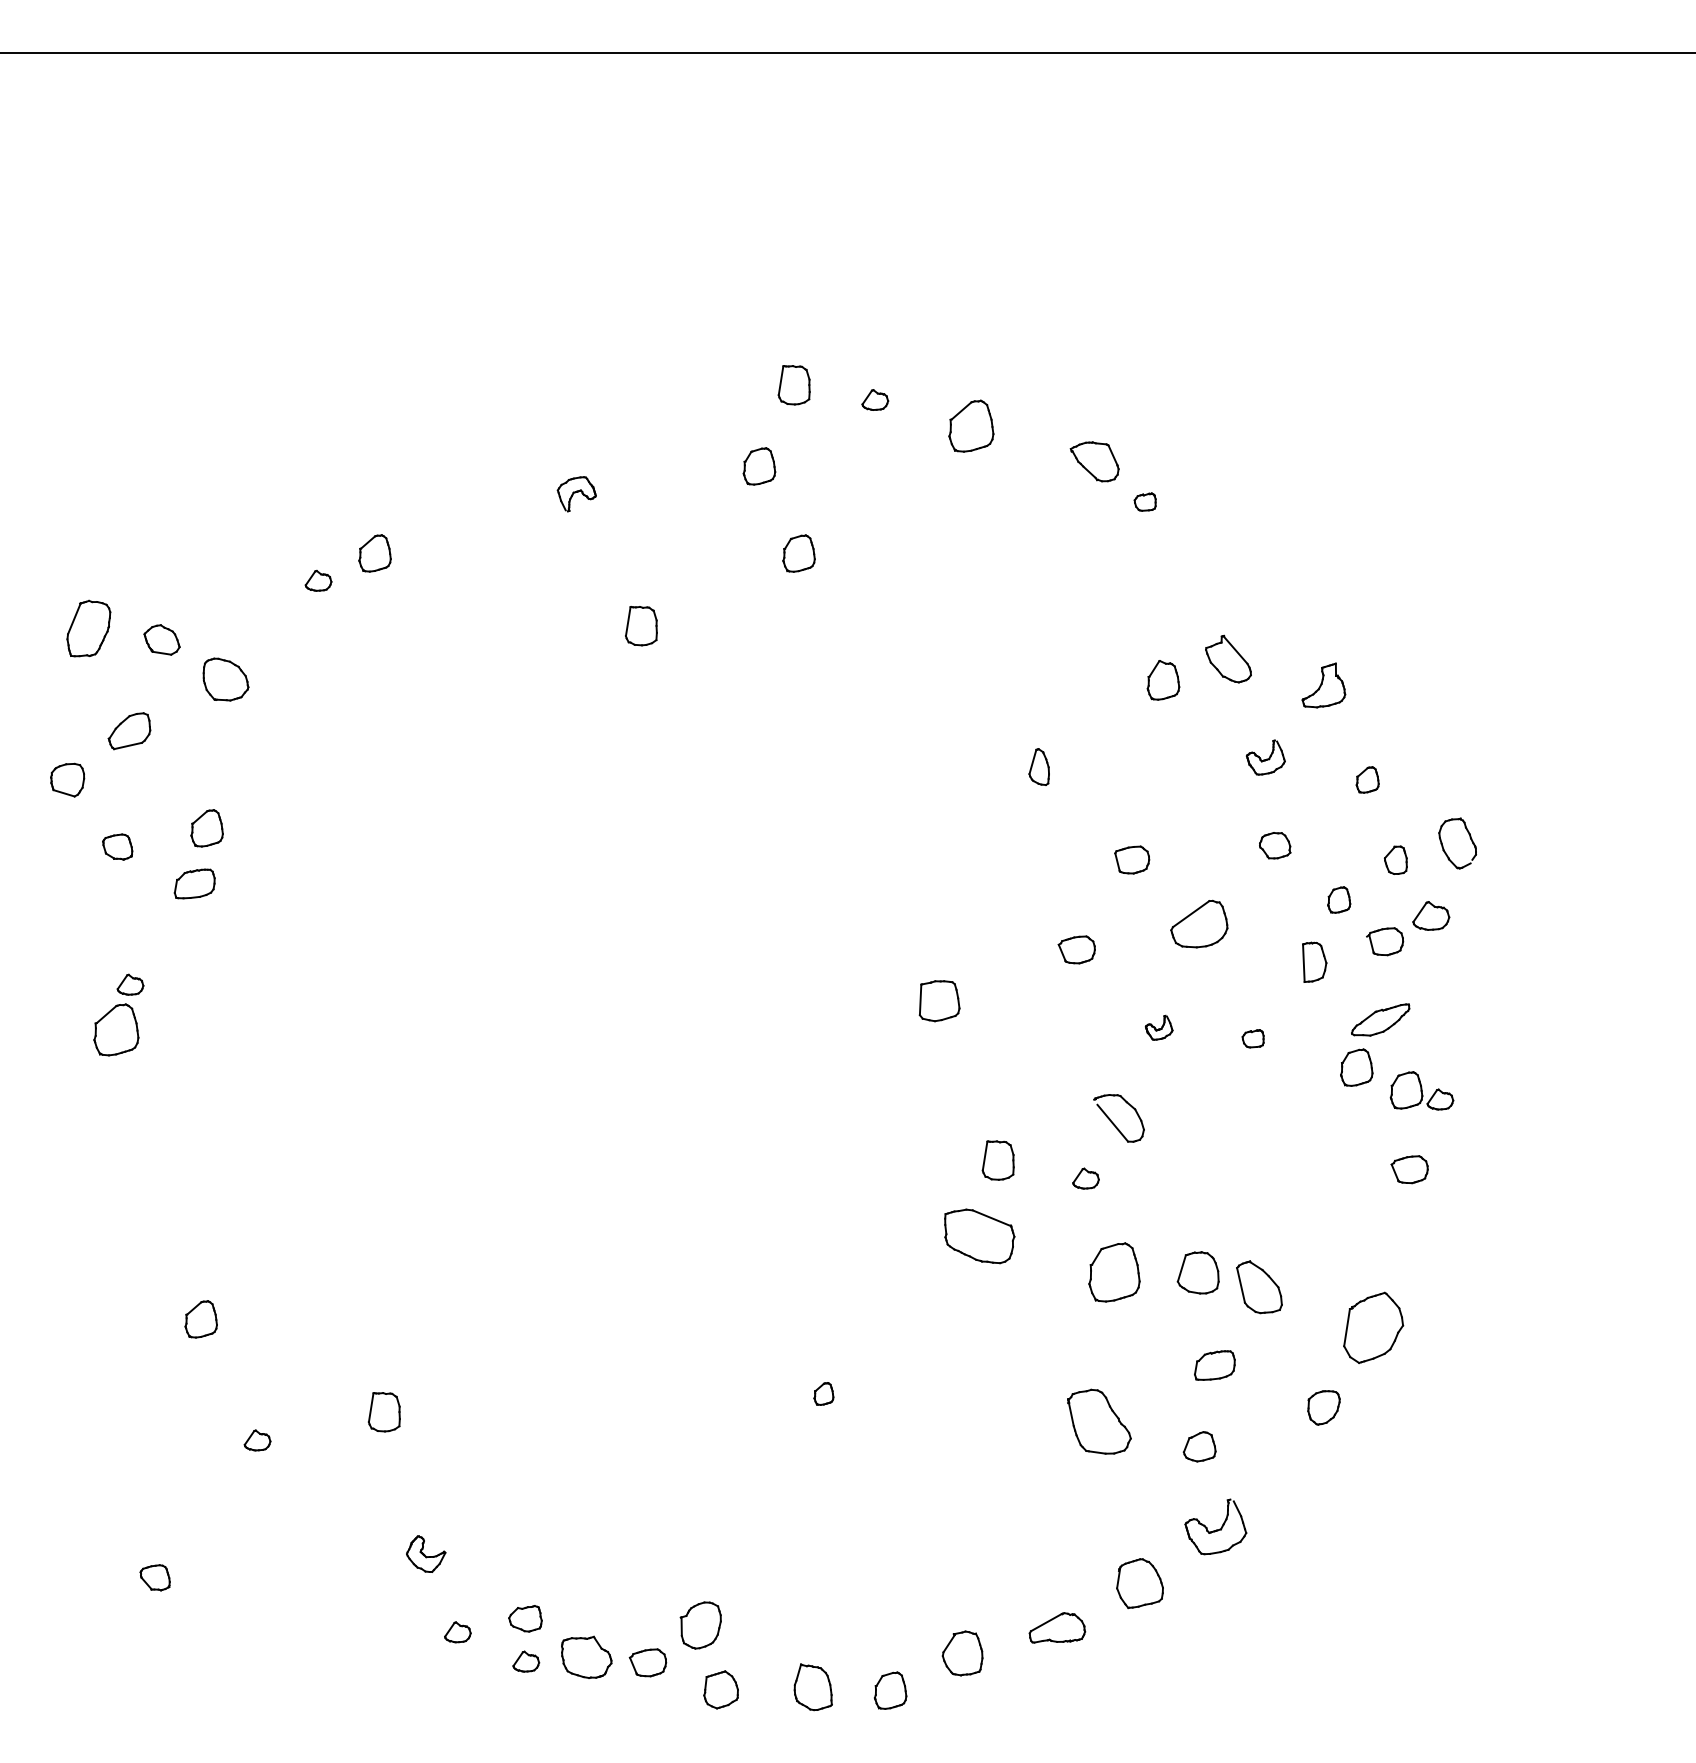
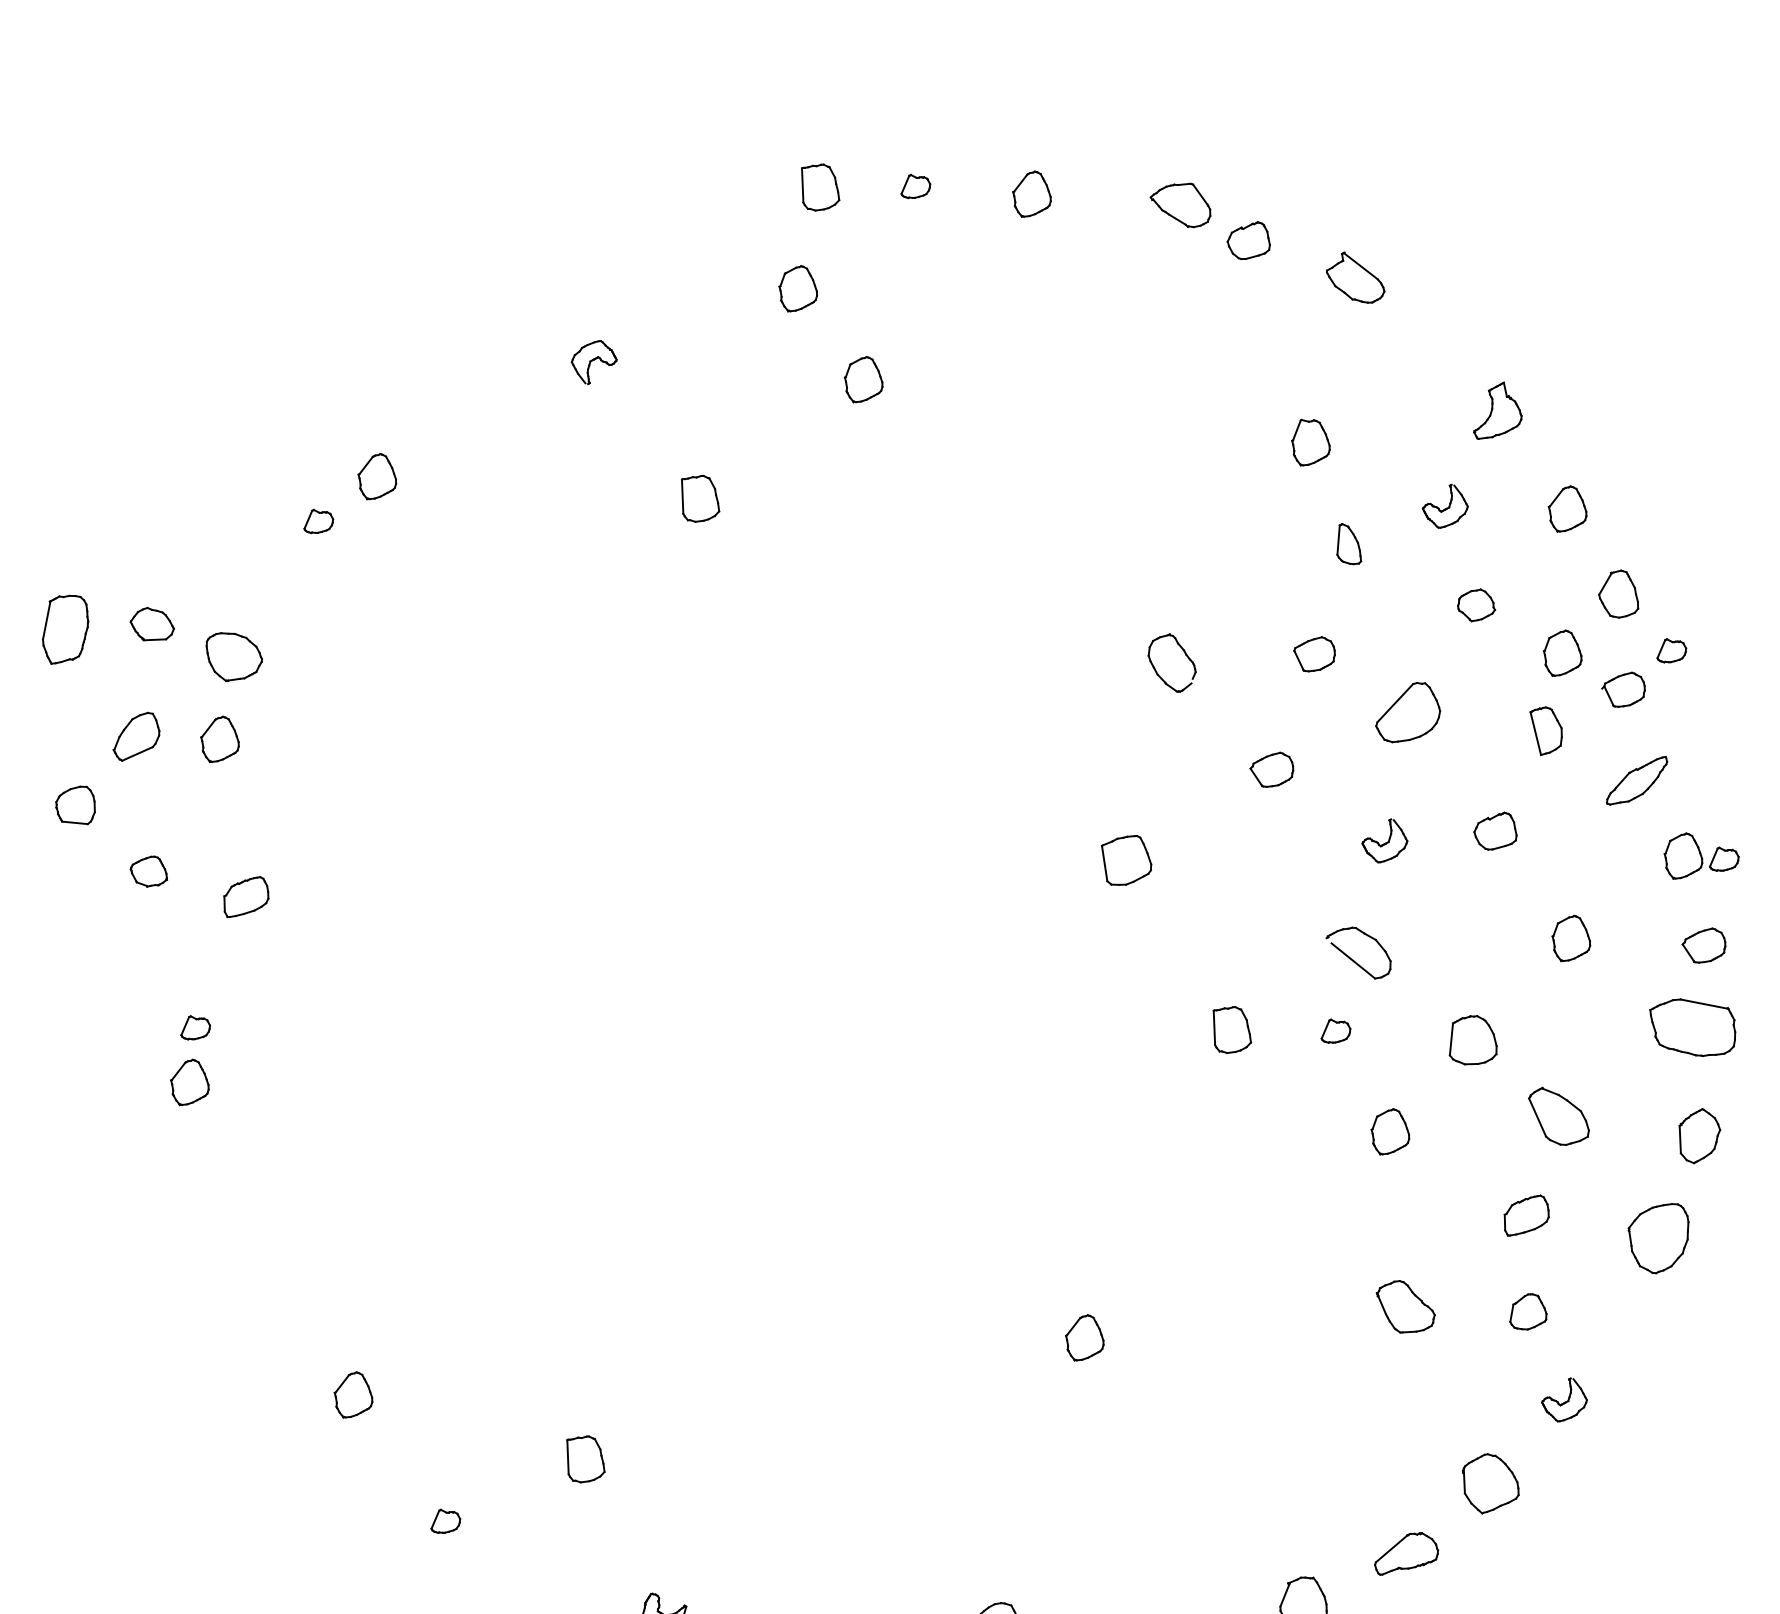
part: (970, 426) -> (1030, 194), size x0.71
part: (1144, 501) -> (1247, 240), size x1.67
part: (1228, 658) -> (1354, 277), moved
part: (1038, 766) -> (1346, 544), moved
part: (1367, 779) -> (1566, 508), size x1.43
part: (206, 828) -> (218, 739), moved
part: (1469, 837) -> (1184, 653), moved
part: (1395, 859) -> (1617, 593), size x1.43
part: (1338, 899) -> (1560, 652), size x1.43
part: (1431, 915) -> (1671, 649), size x0.71
part: (1159, 1027) -> (1384, 840), size x1.43
part: (116, 1029) -> (189, 1081), size x0.71
part: (1252, 1038) -> (1494, 831), size x1.67
part: (1356, 1067) -> (1570, 938), moved
part: (979, 1236) -> (1694, 1027), moved
part: (1114, 1272) -> (1389, 1131), size x0.62
part: (1197, 1272) -> (1470, 1040), moved
part: (1373, 1327) -> (1699, 1135), size x0.62
part: (823, 1393) -> (1083, 1337), size x1.67
part: (1323, 1407) -> (1660, 1238), size x1.67
part: (1098, 1421) -> (1405, 1306), size x0.71
part: (1216, 1526) -> (1564, 1399), size x0.62

